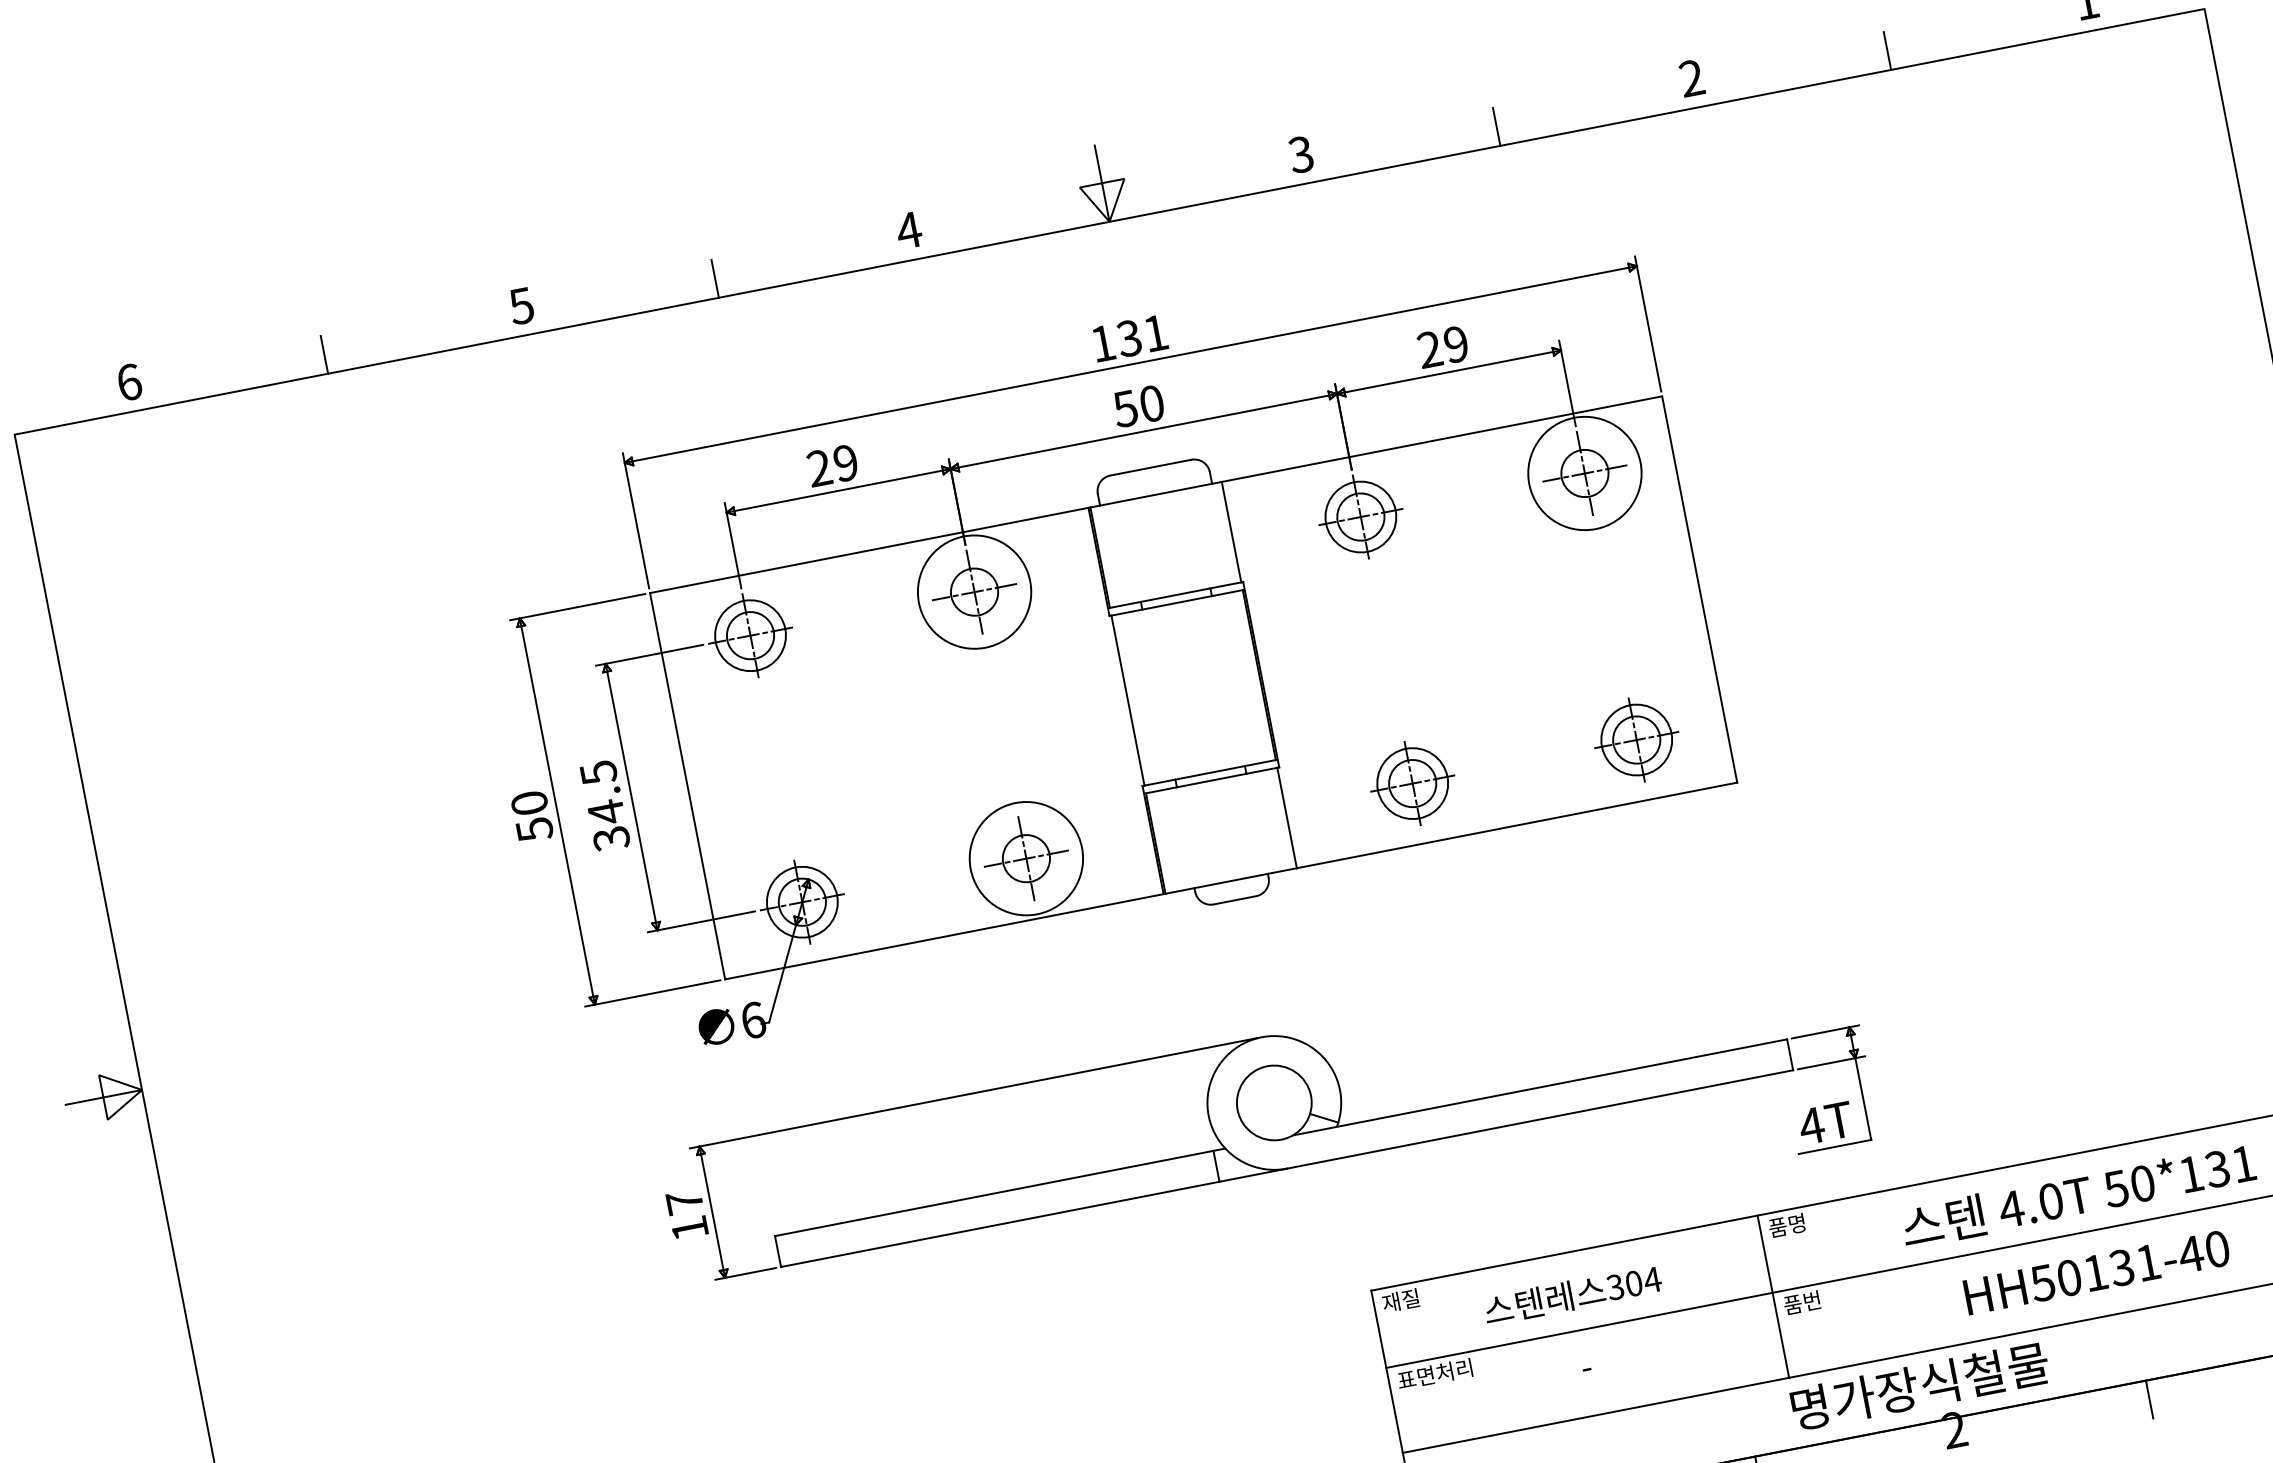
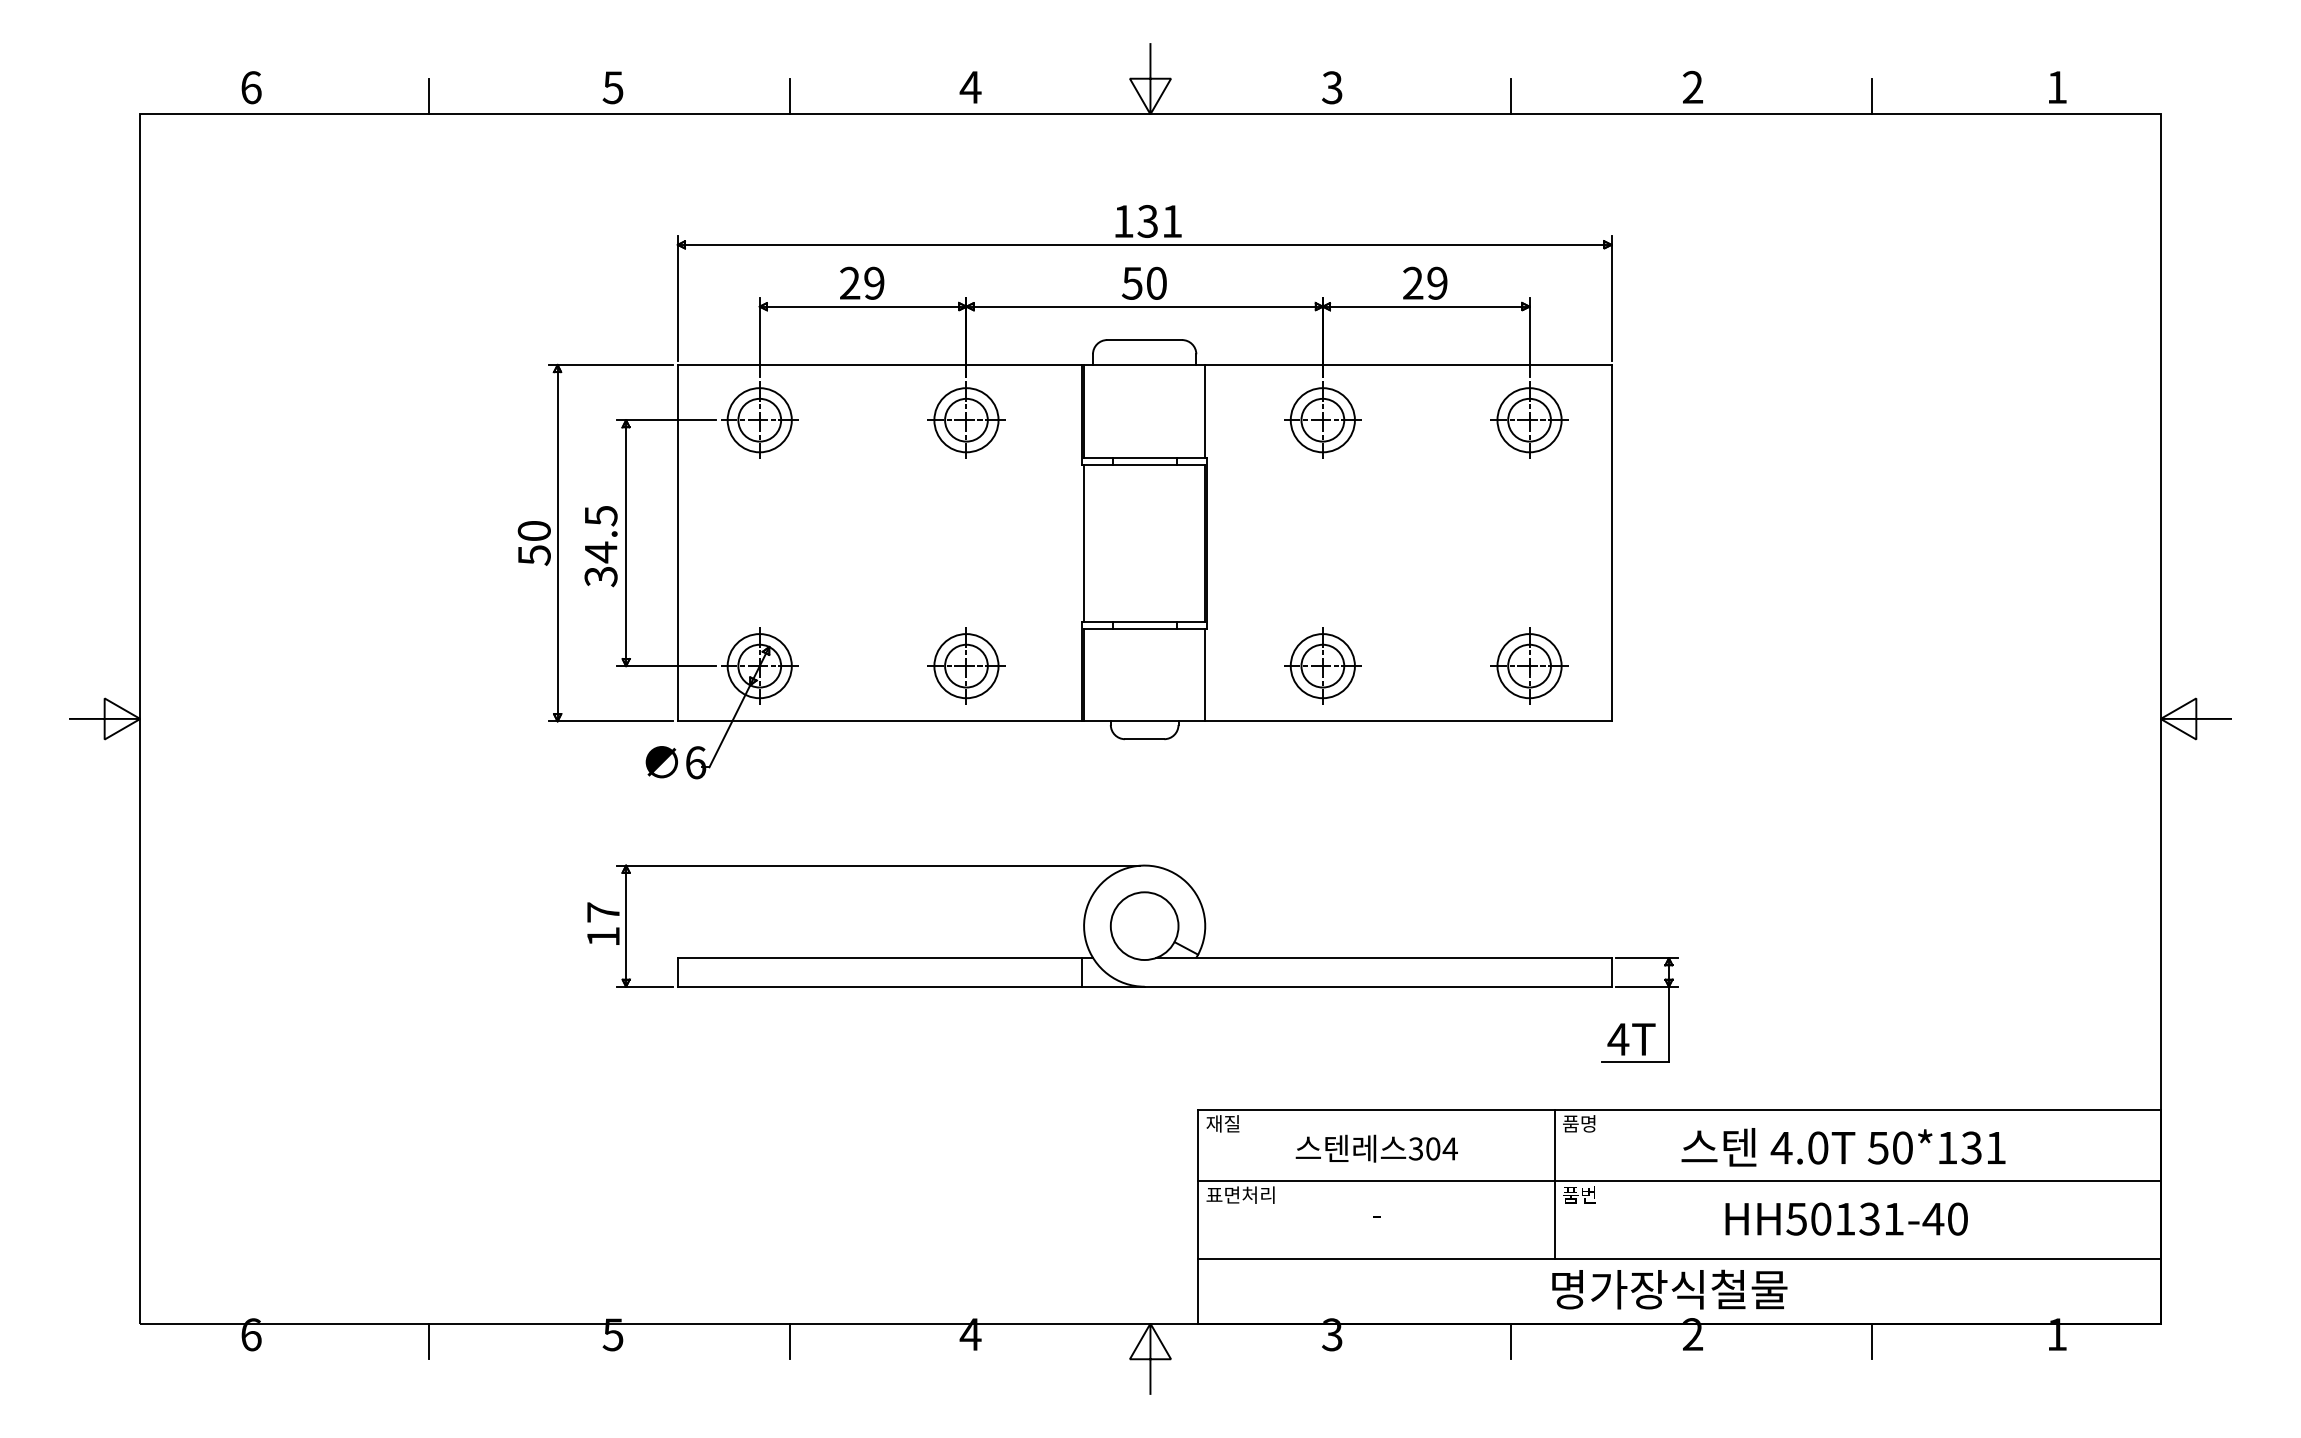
circle: (1584, 473) -> (1529, 420), size x0.62
circle: (974, 592) -> (966, 420), size x0.62
circle: (1026, 859) -> (966, 666), size x0.62

